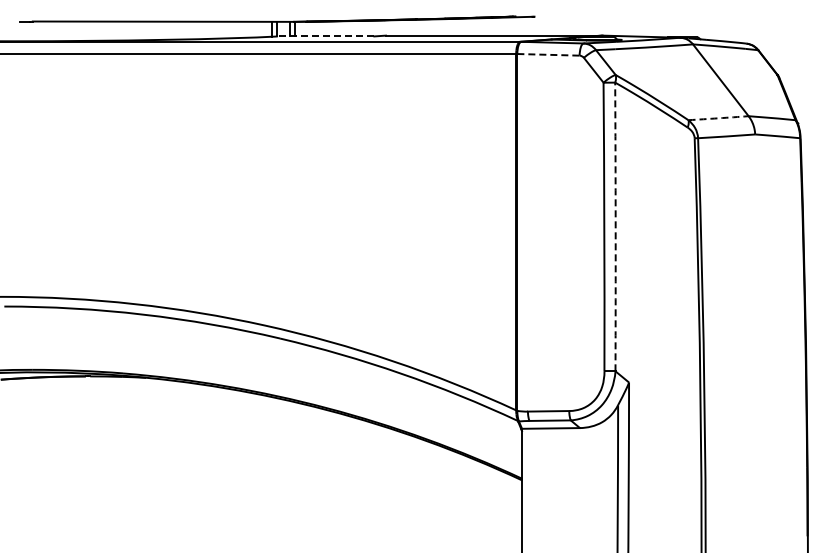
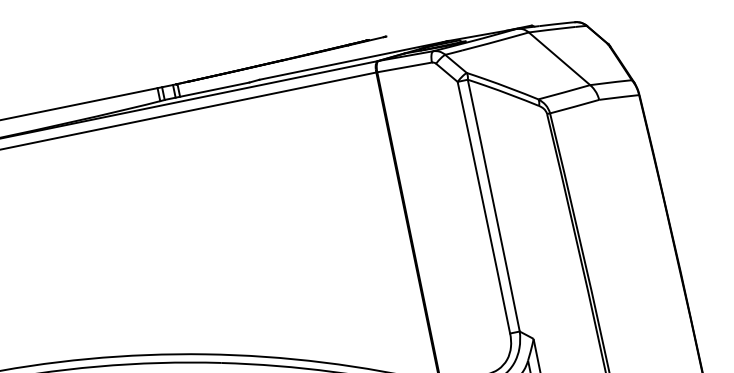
line: (325, 36) -> (206, 91), dashed -> solid
line: (548, 54) -> (404, 67), dashed -> solid
arc: (718, 118) -> (564, 92), dashed -> solid
arc: (615, 226) -> (493, 205), dashed -> solid

